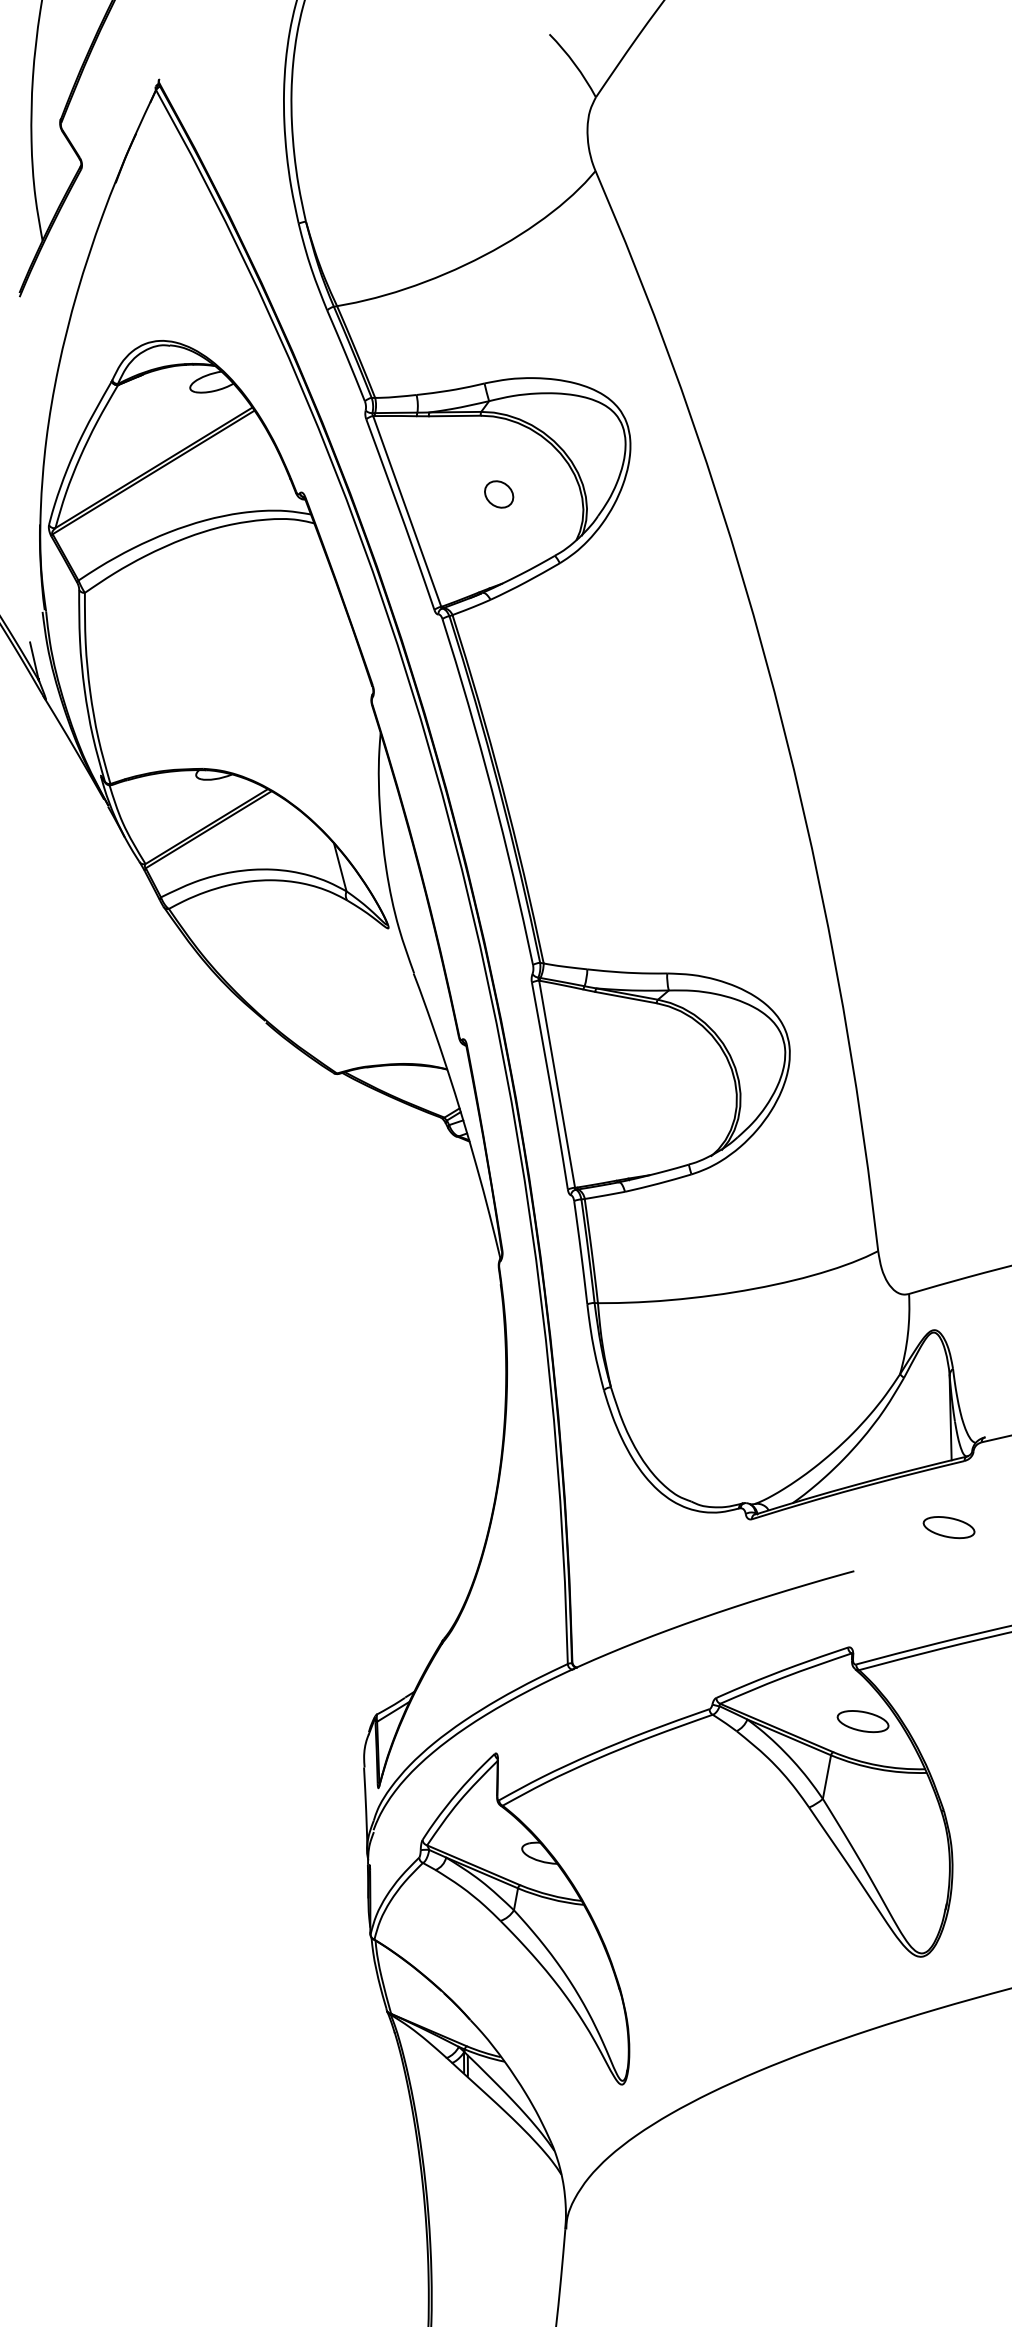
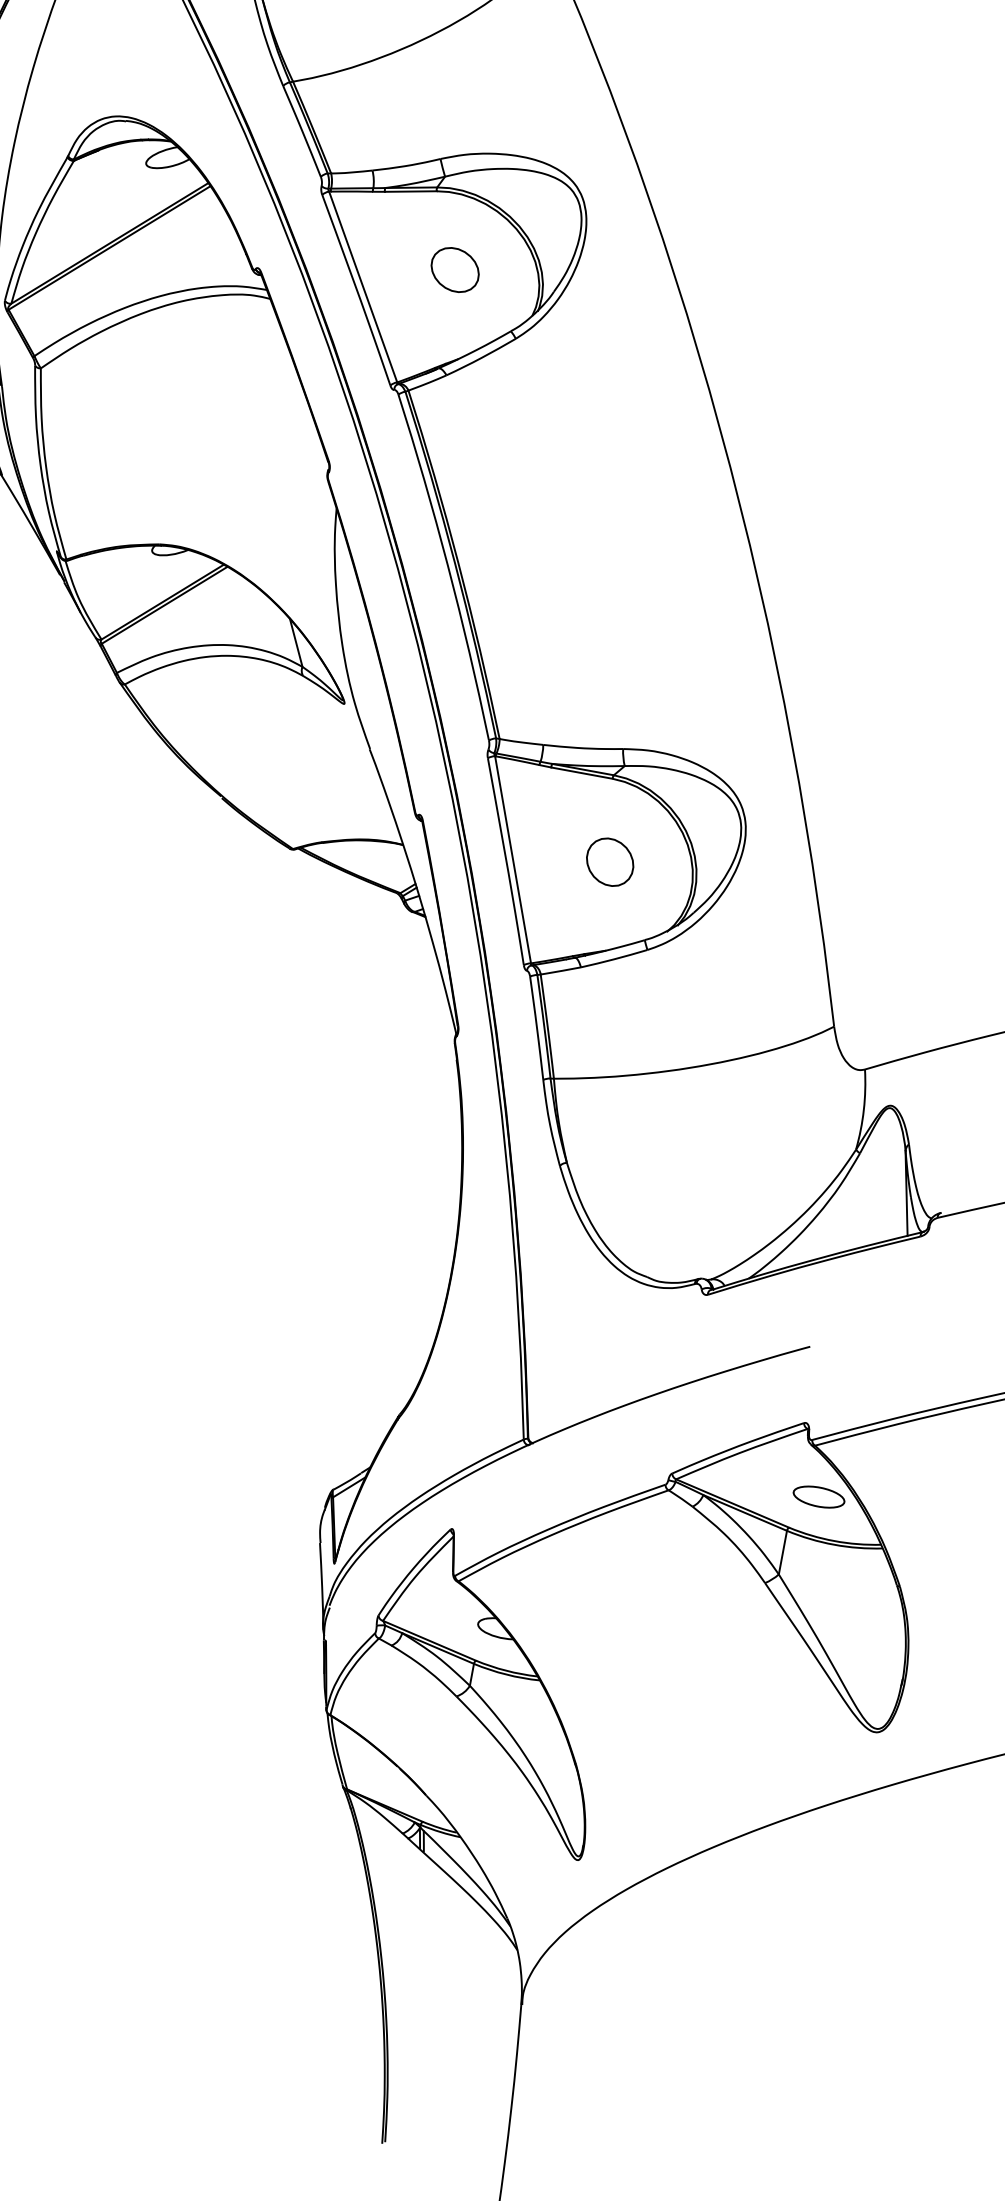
part: (498, 494) -> (454, 270), size x1.67
part: (654, 1086) -> (610, 862), added
part: (948, 1527) -> (904, 1303), removed

